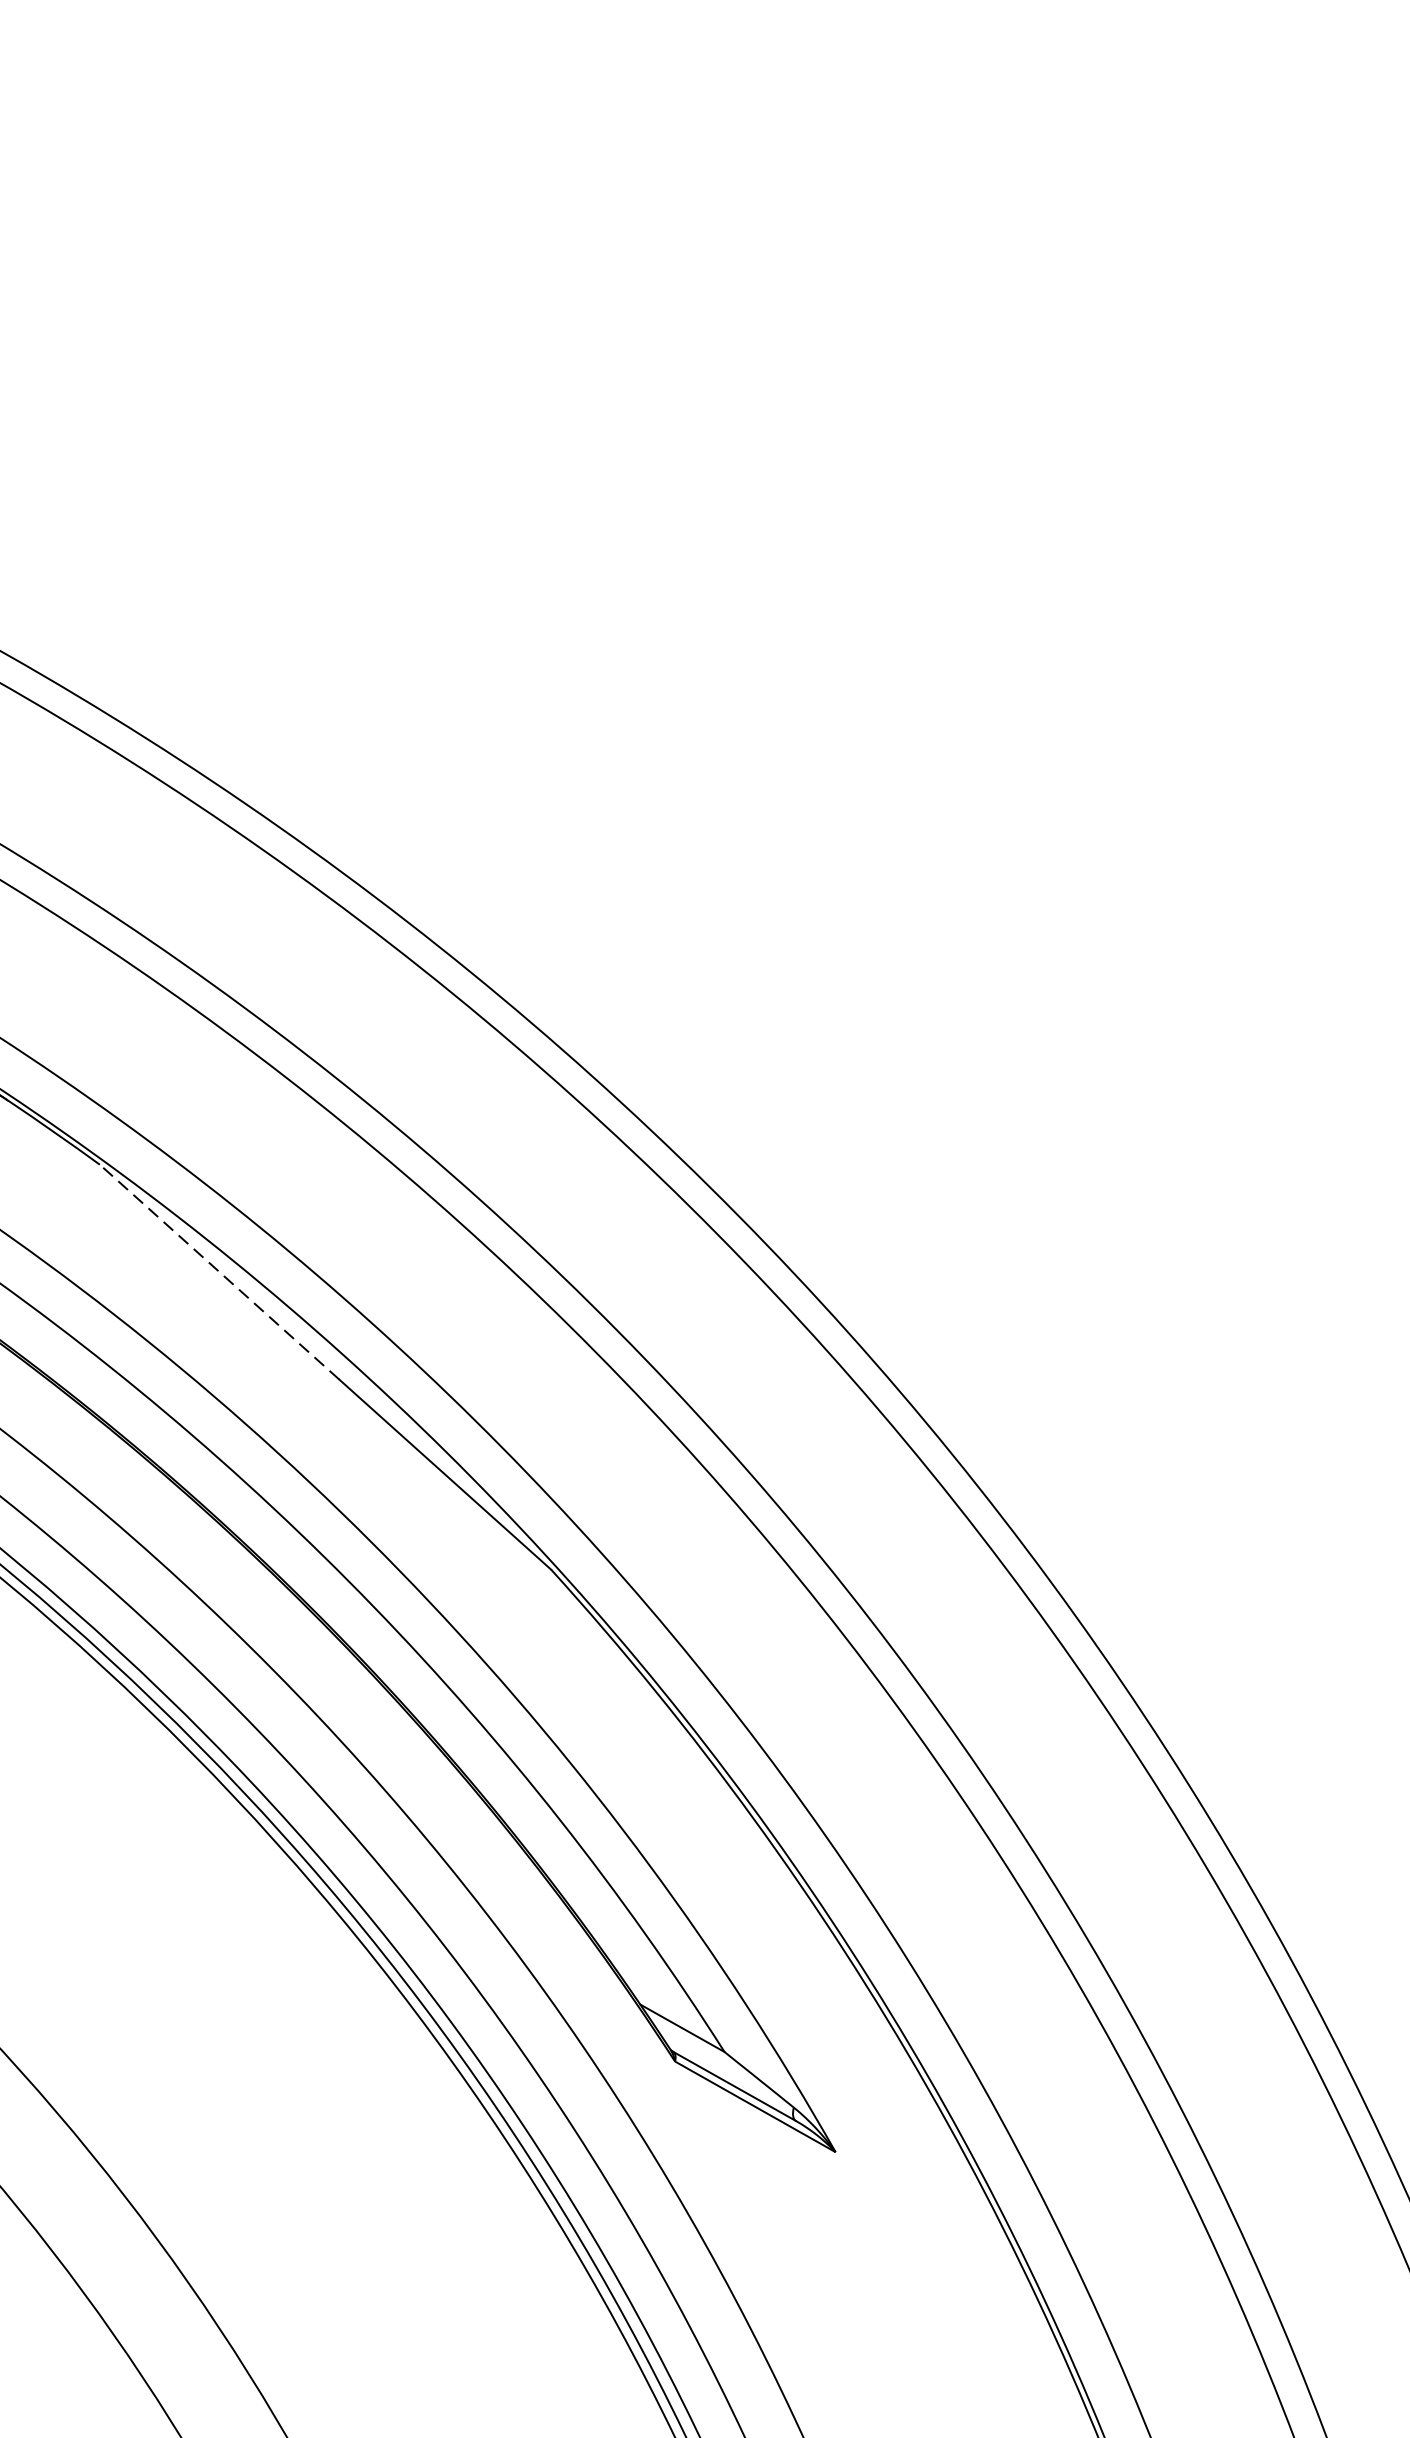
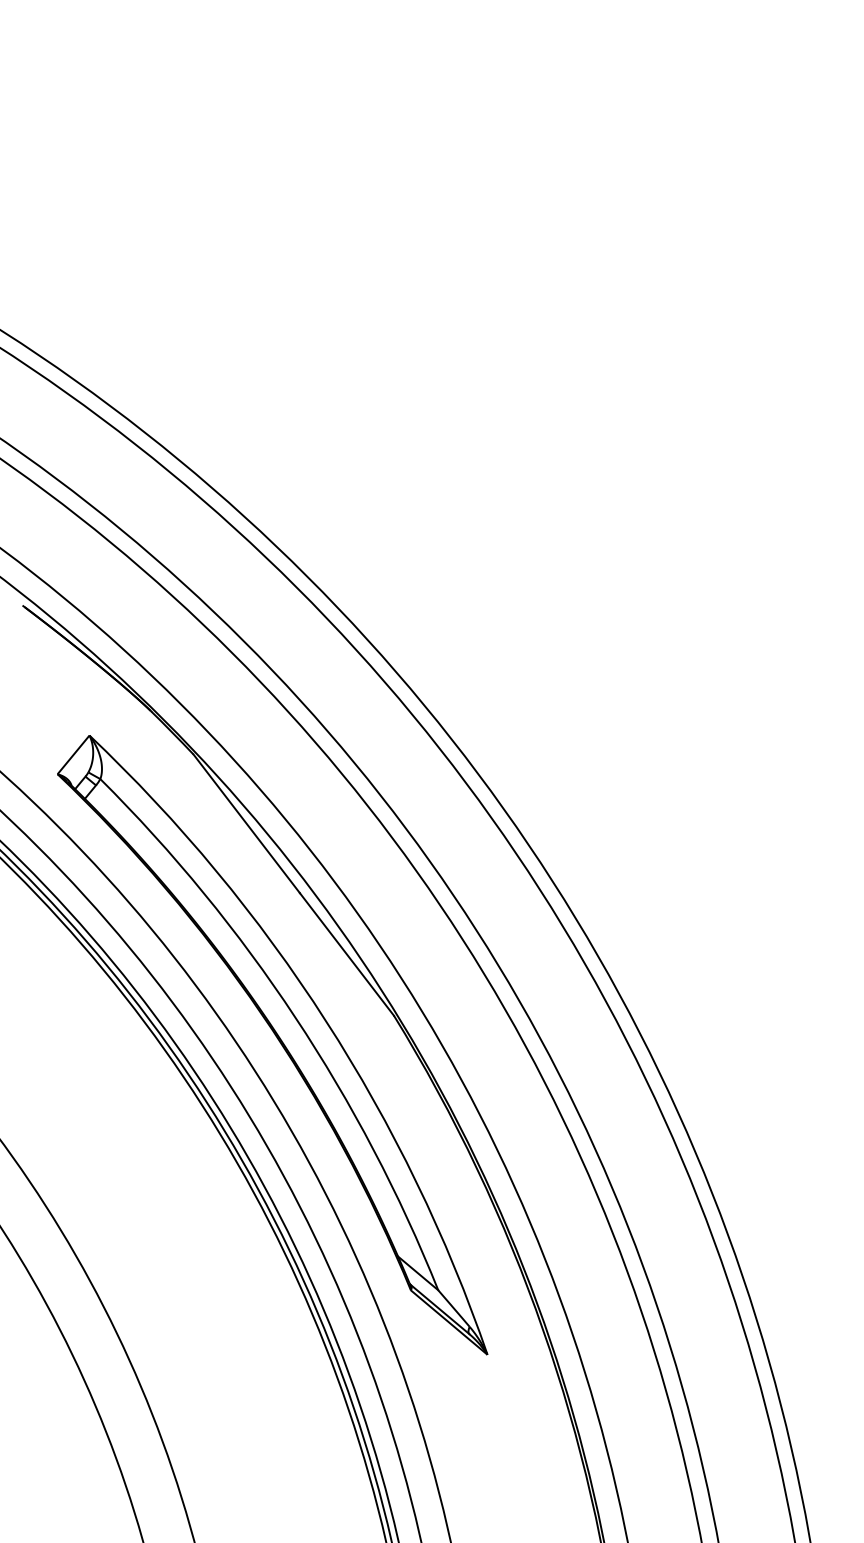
line: (218, 1271) -> (246, 823), dashed -> solid

